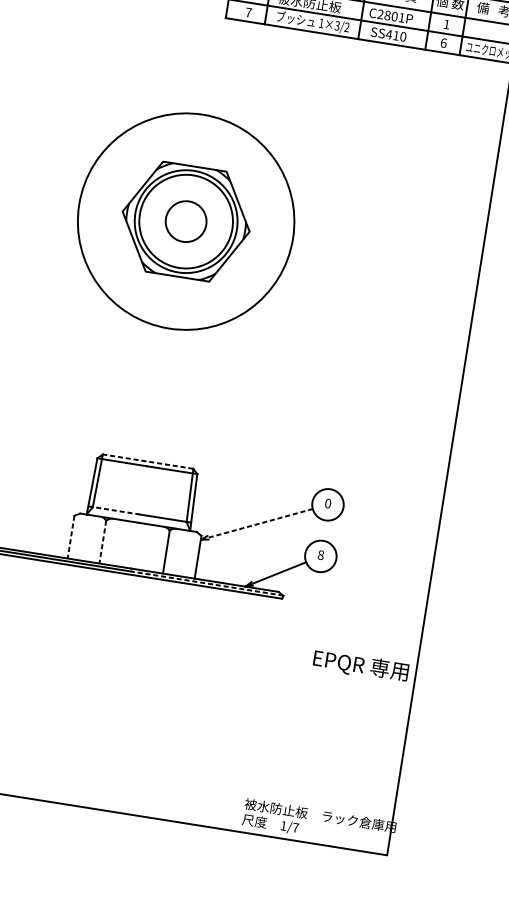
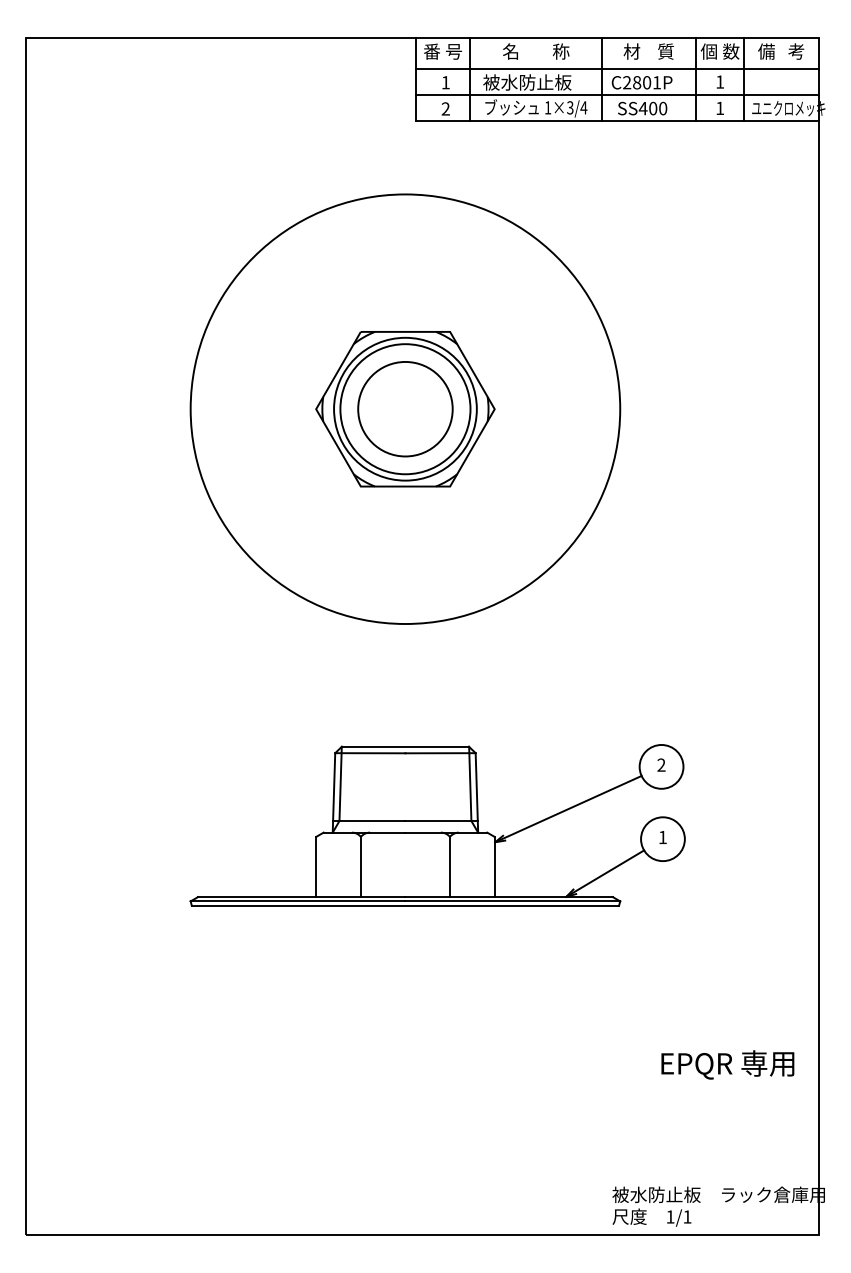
text: (248, 12) -> (445, 108), 7 -> 2
text: (346, 27) -> (583, 107), 1×3/2 -> 1×3/4
text: (396, 35) -> (653, 108), SS410 -> SS400
text: (444, 43) -> (720, 108), 6 -> 1
circle: (186, 221) -> (405, 408), size x1.67
circle: (186, 221) -> (405, 409), size x1.43
line: (148, 461) -> (405, 746), dashed -> solid
text: (328, 503) -> (661, 764), 0 -> 2
line: (114, 510) -> (369, 821), dashed -> solid
line: (257, 523) -> (568, 808), dashed -> solid
line: (71, 537) -> (316, 867), dashed -> solid
line: (102, 542) -> (360, 867), dashed -> solid
text: (320, 555) -> (662, 837), 8 -> 1
line: (206, 583) -> (512, 901), dashed -> solid
text: (360, 665) -> (727, 1064), moved
text: (295, 827) -> (687, 1216), 1/7 -> 1/1

